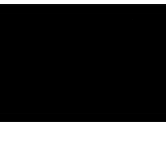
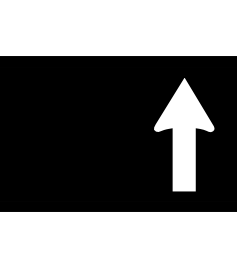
fill: (132, 62) -> (184, 133), removed

